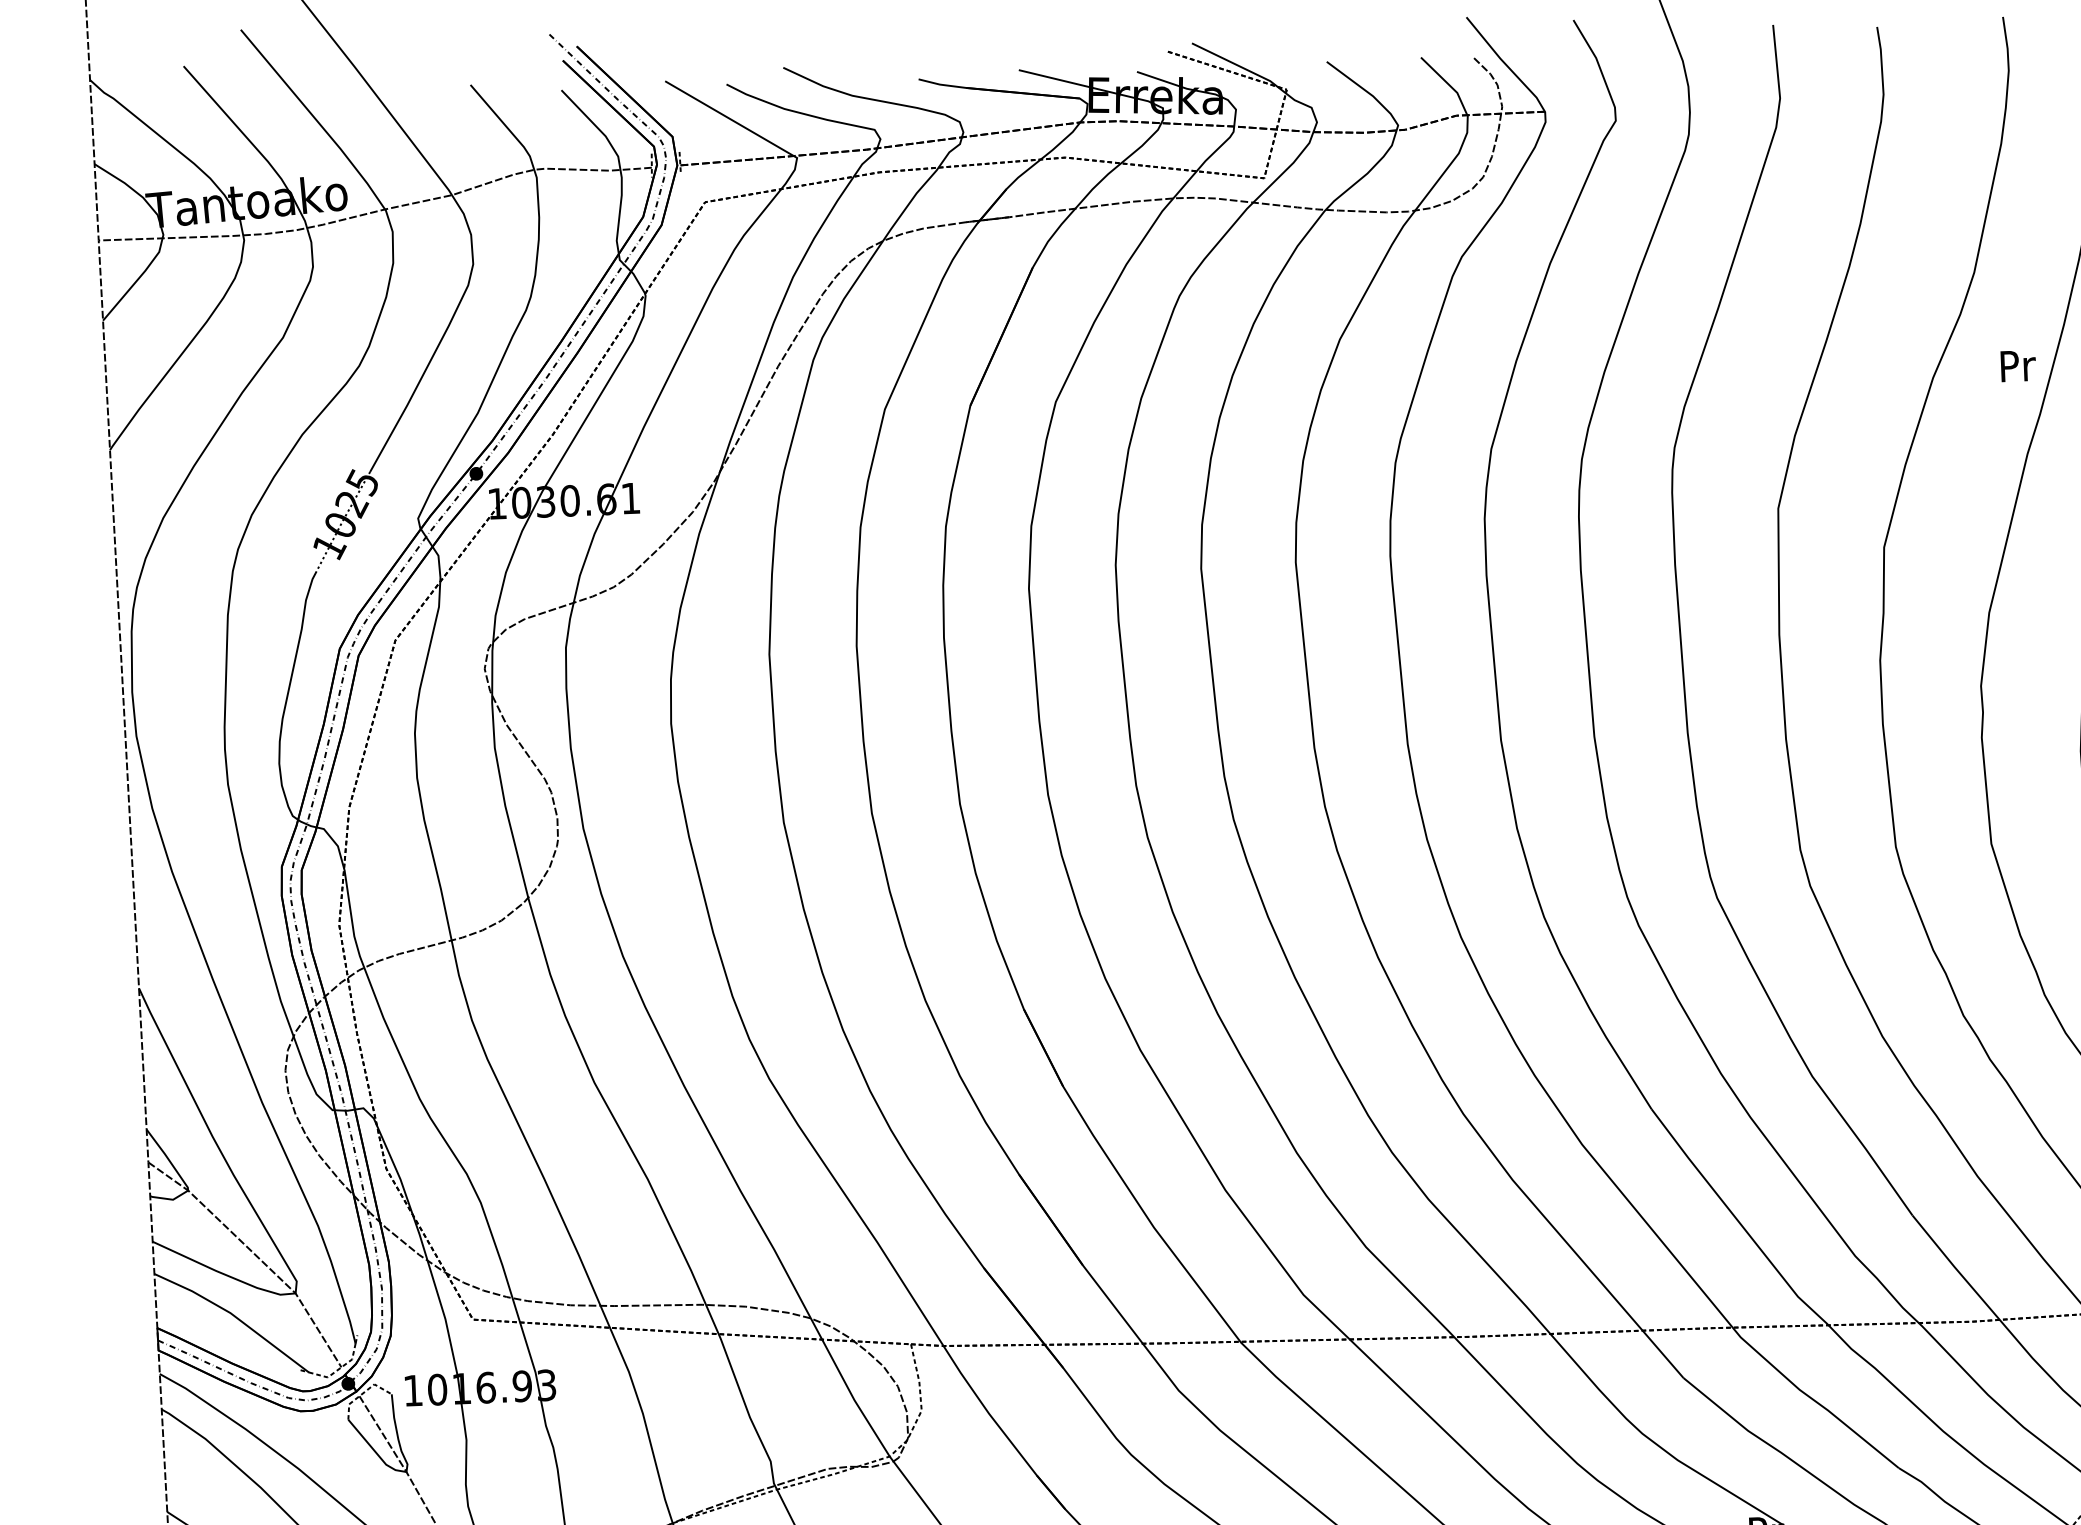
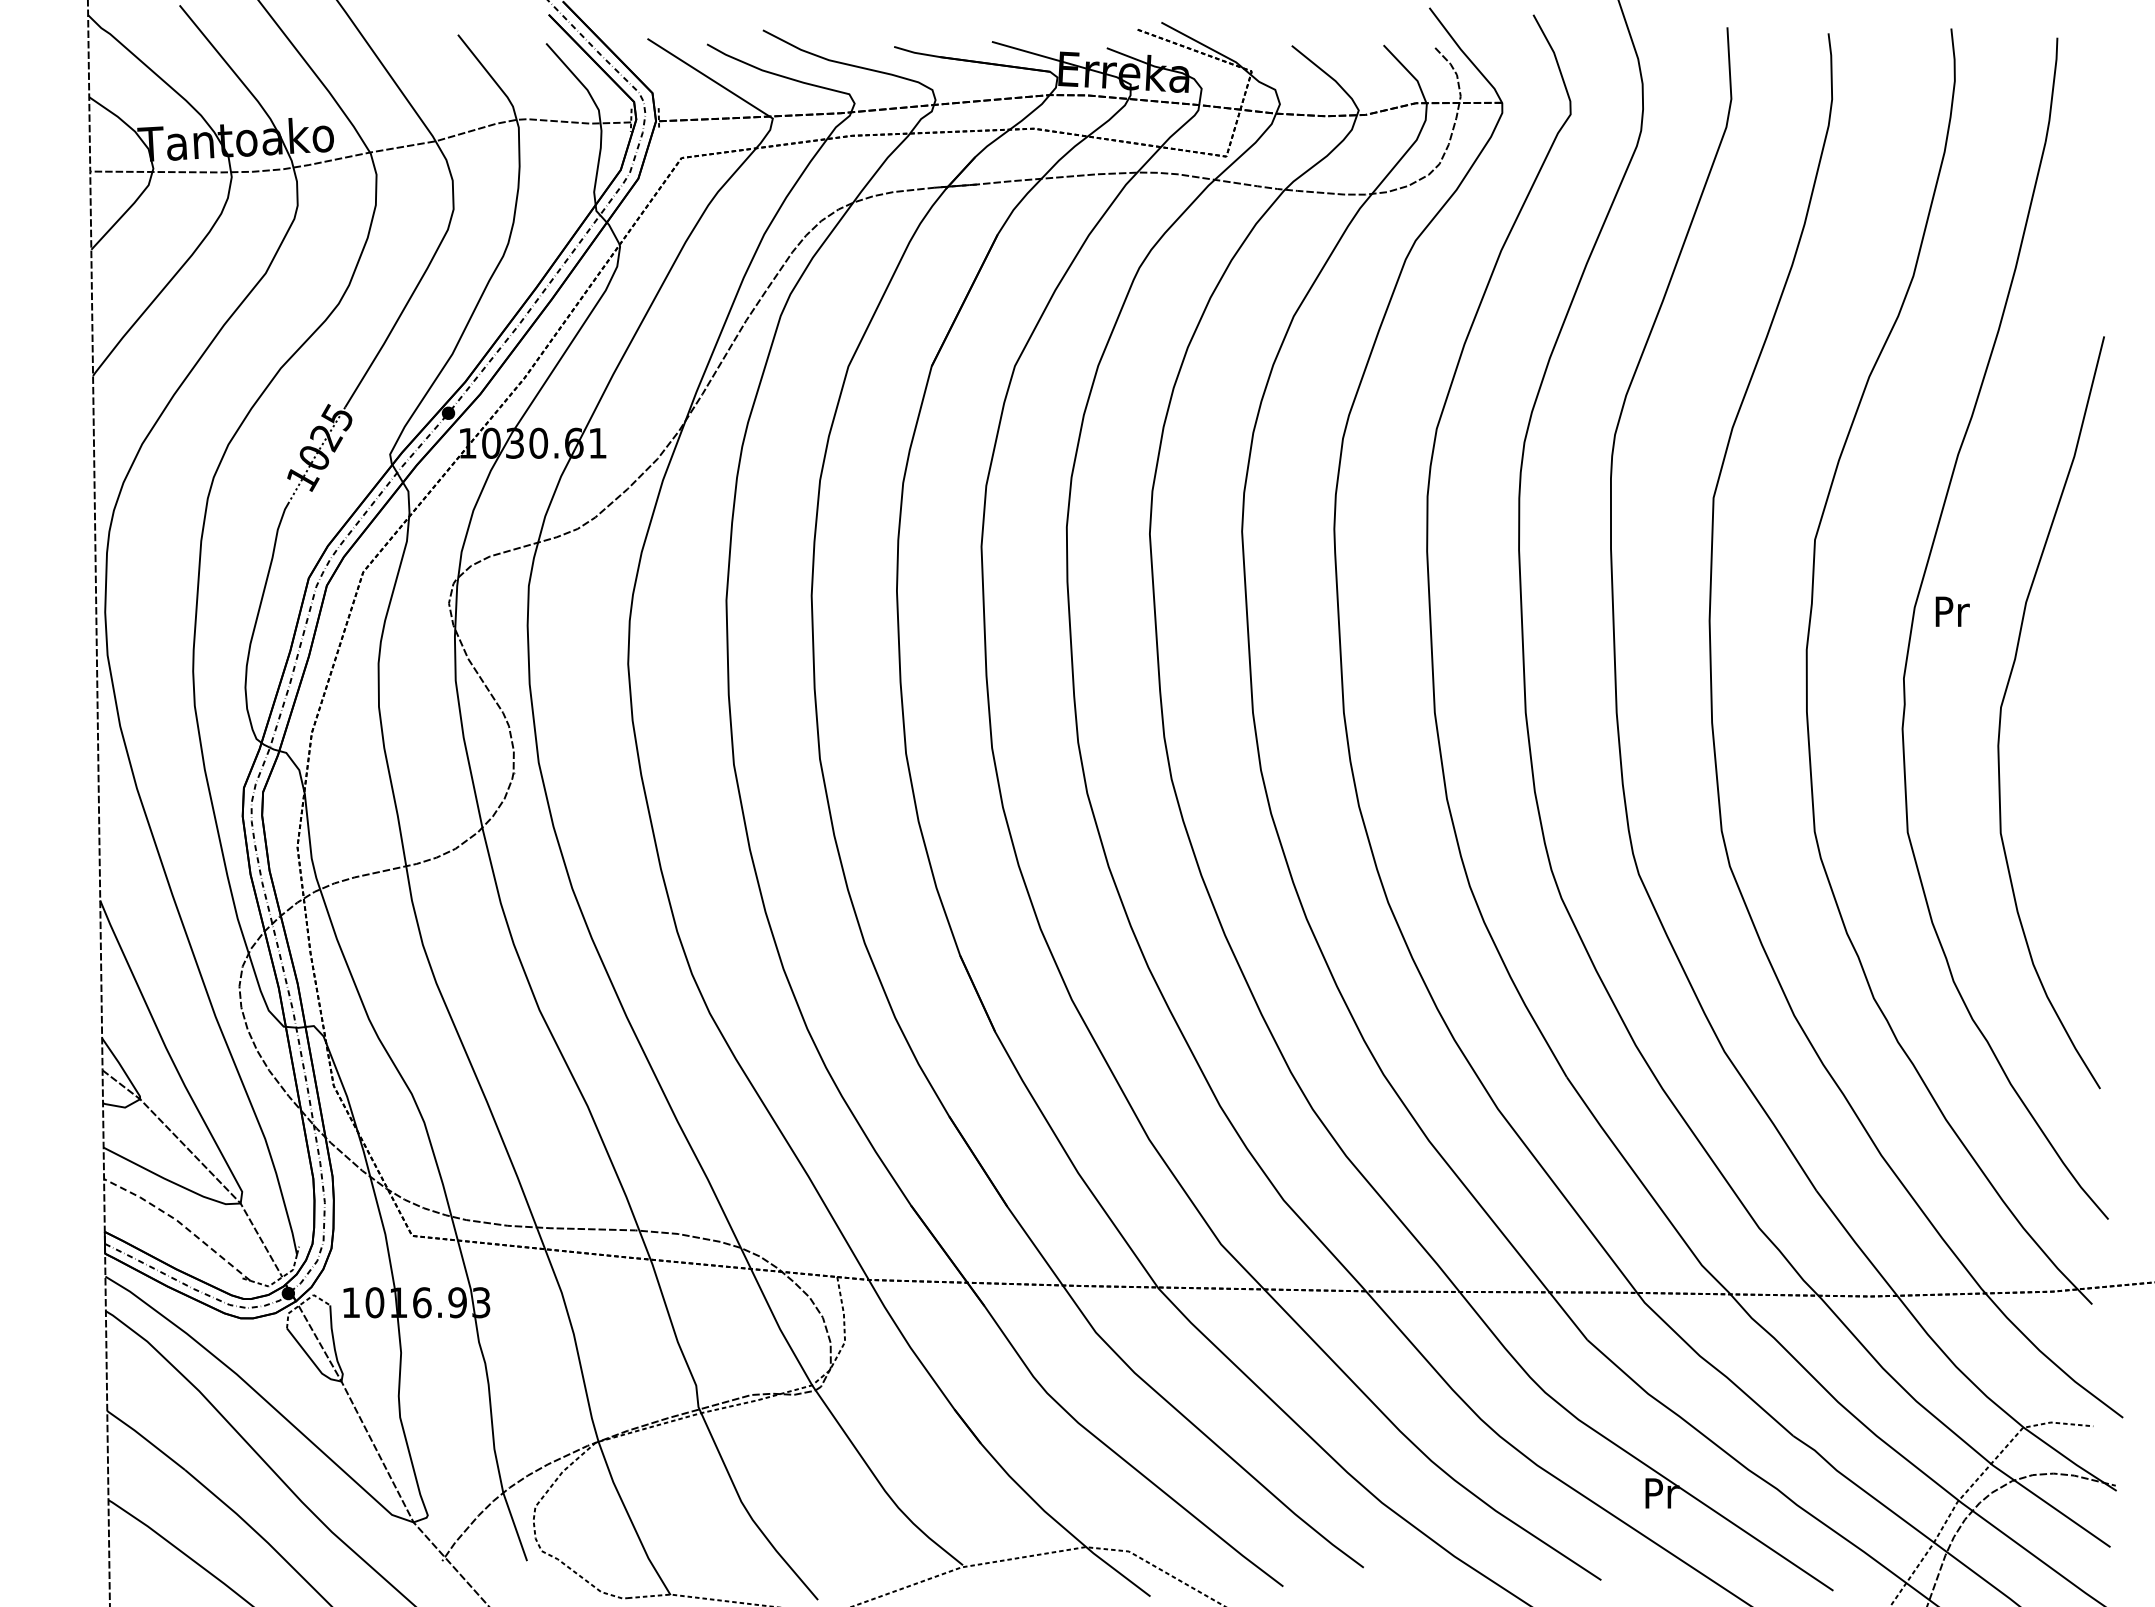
text: (2018, 365) -> (1952, 611), moved
line: (234, 1316) -> (180, 1223), solid -> dashed

